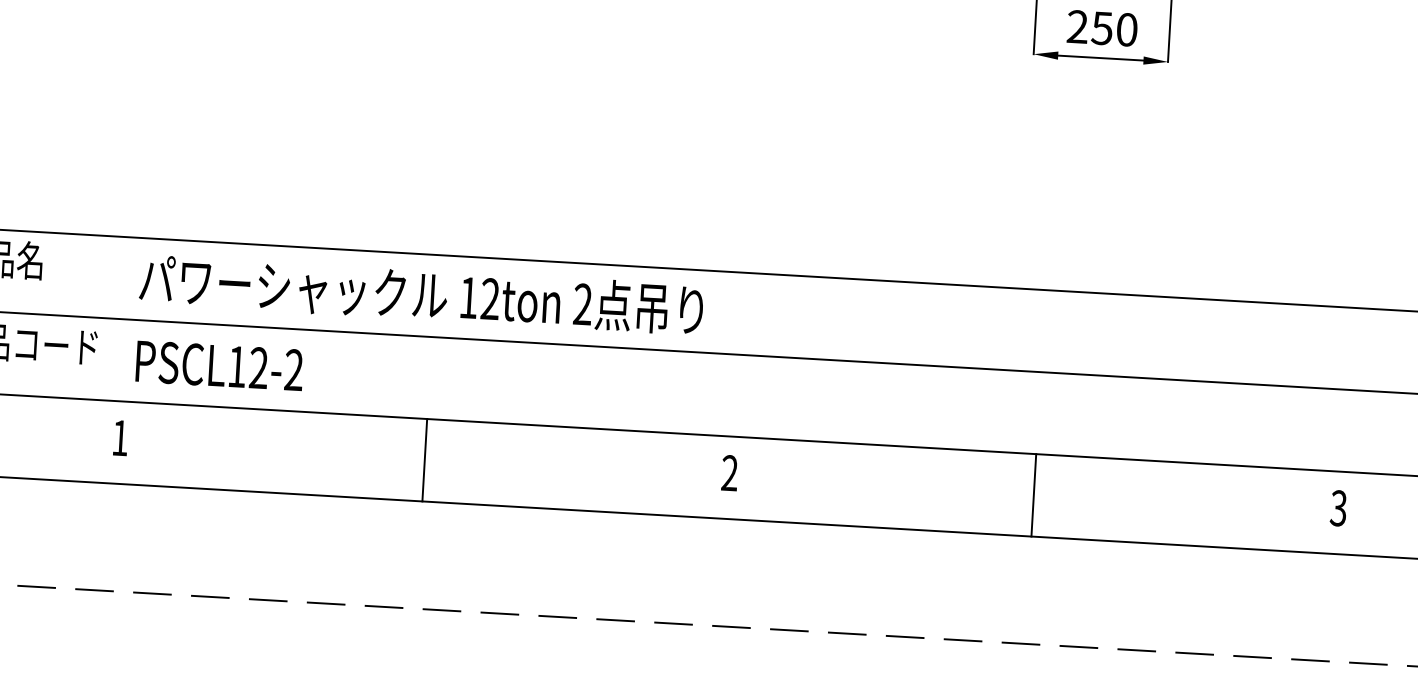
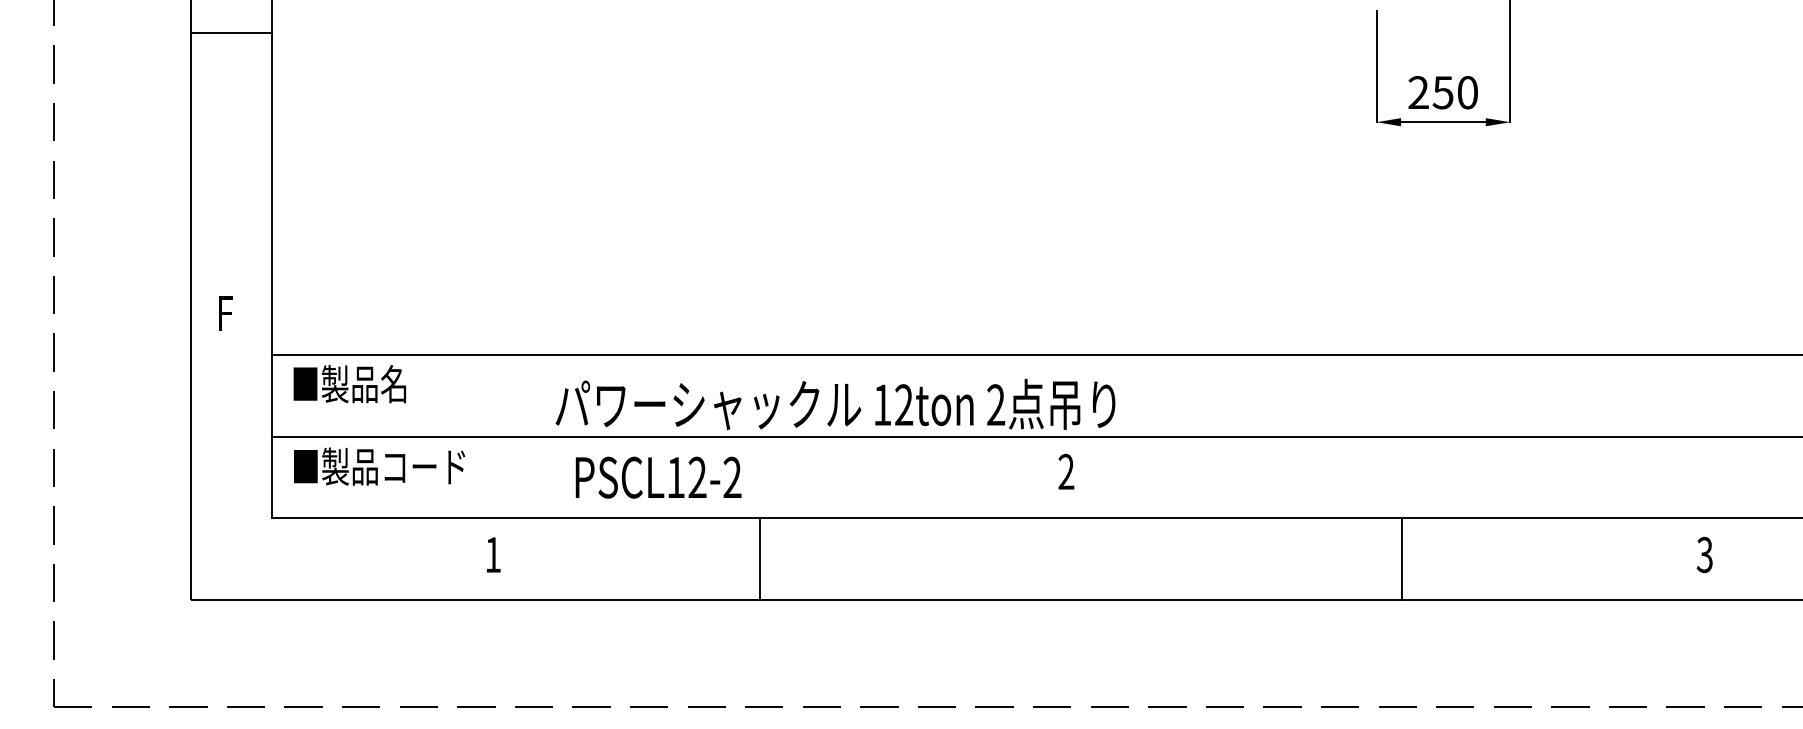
text: (421, 294) -> (835, 404), moved
text: (219, 365) -> (658, 477), moved
line: (425, 460) -> (760, 559), moved
text: (729, 472) -> (1066, 471), moved

